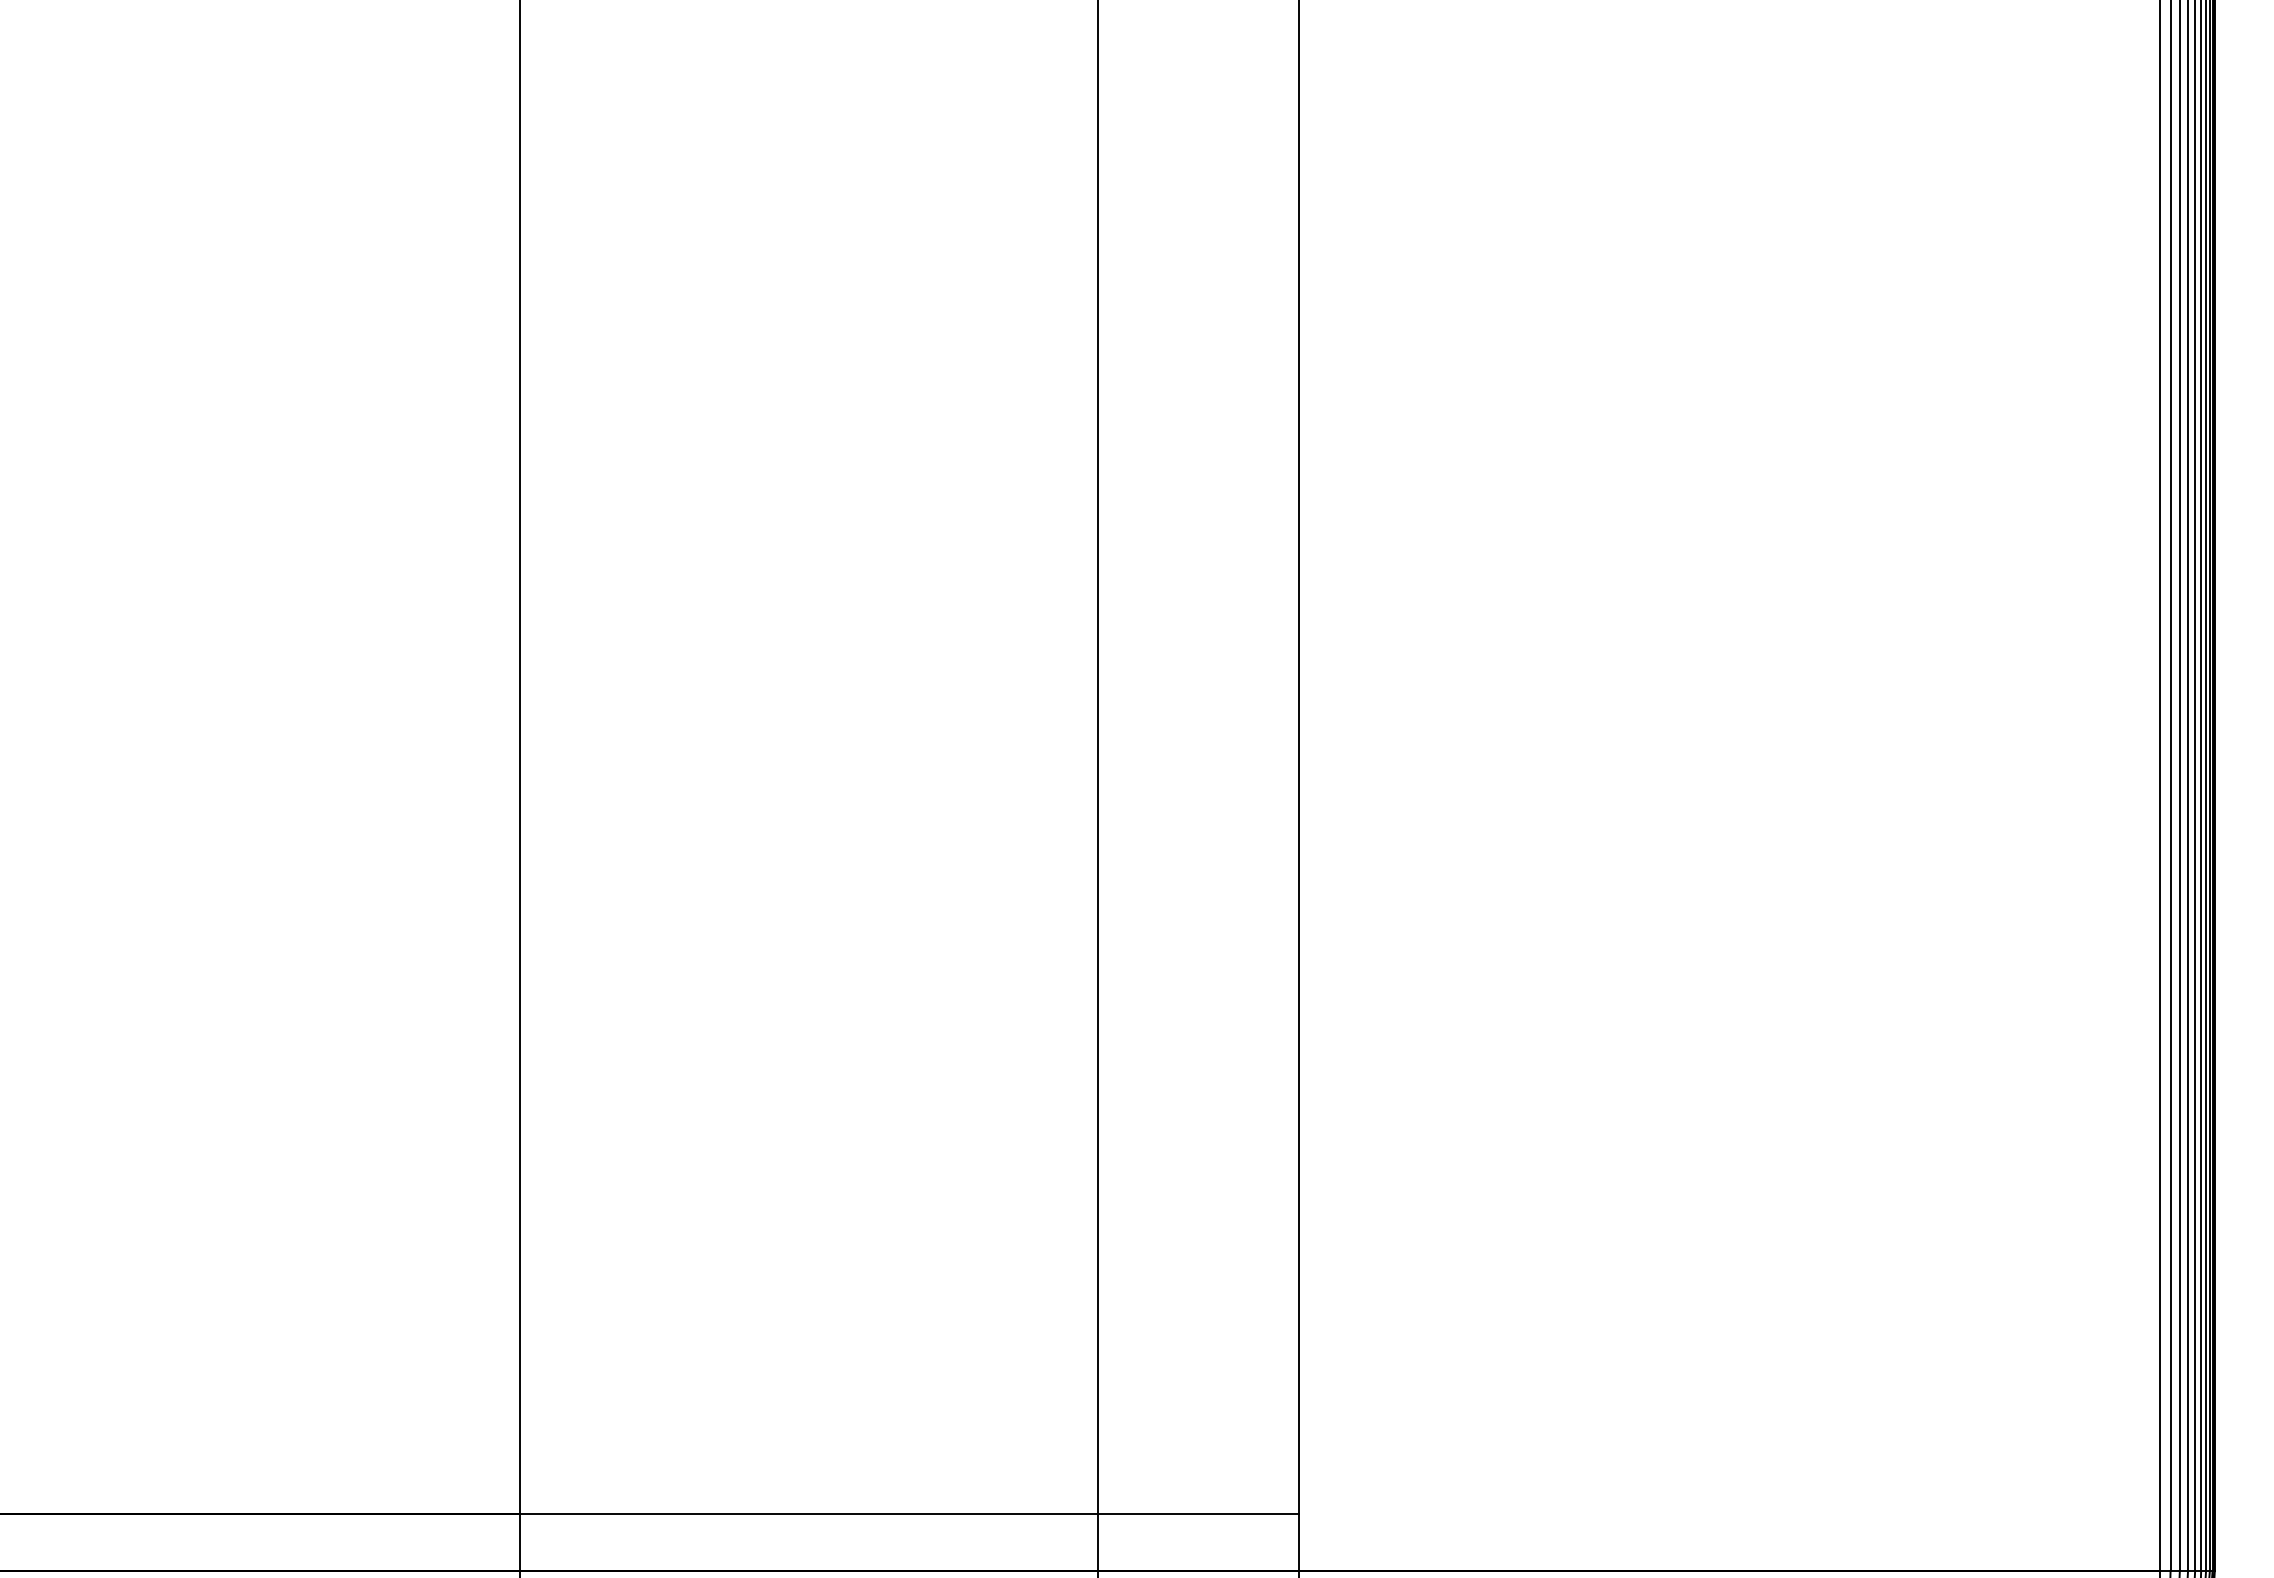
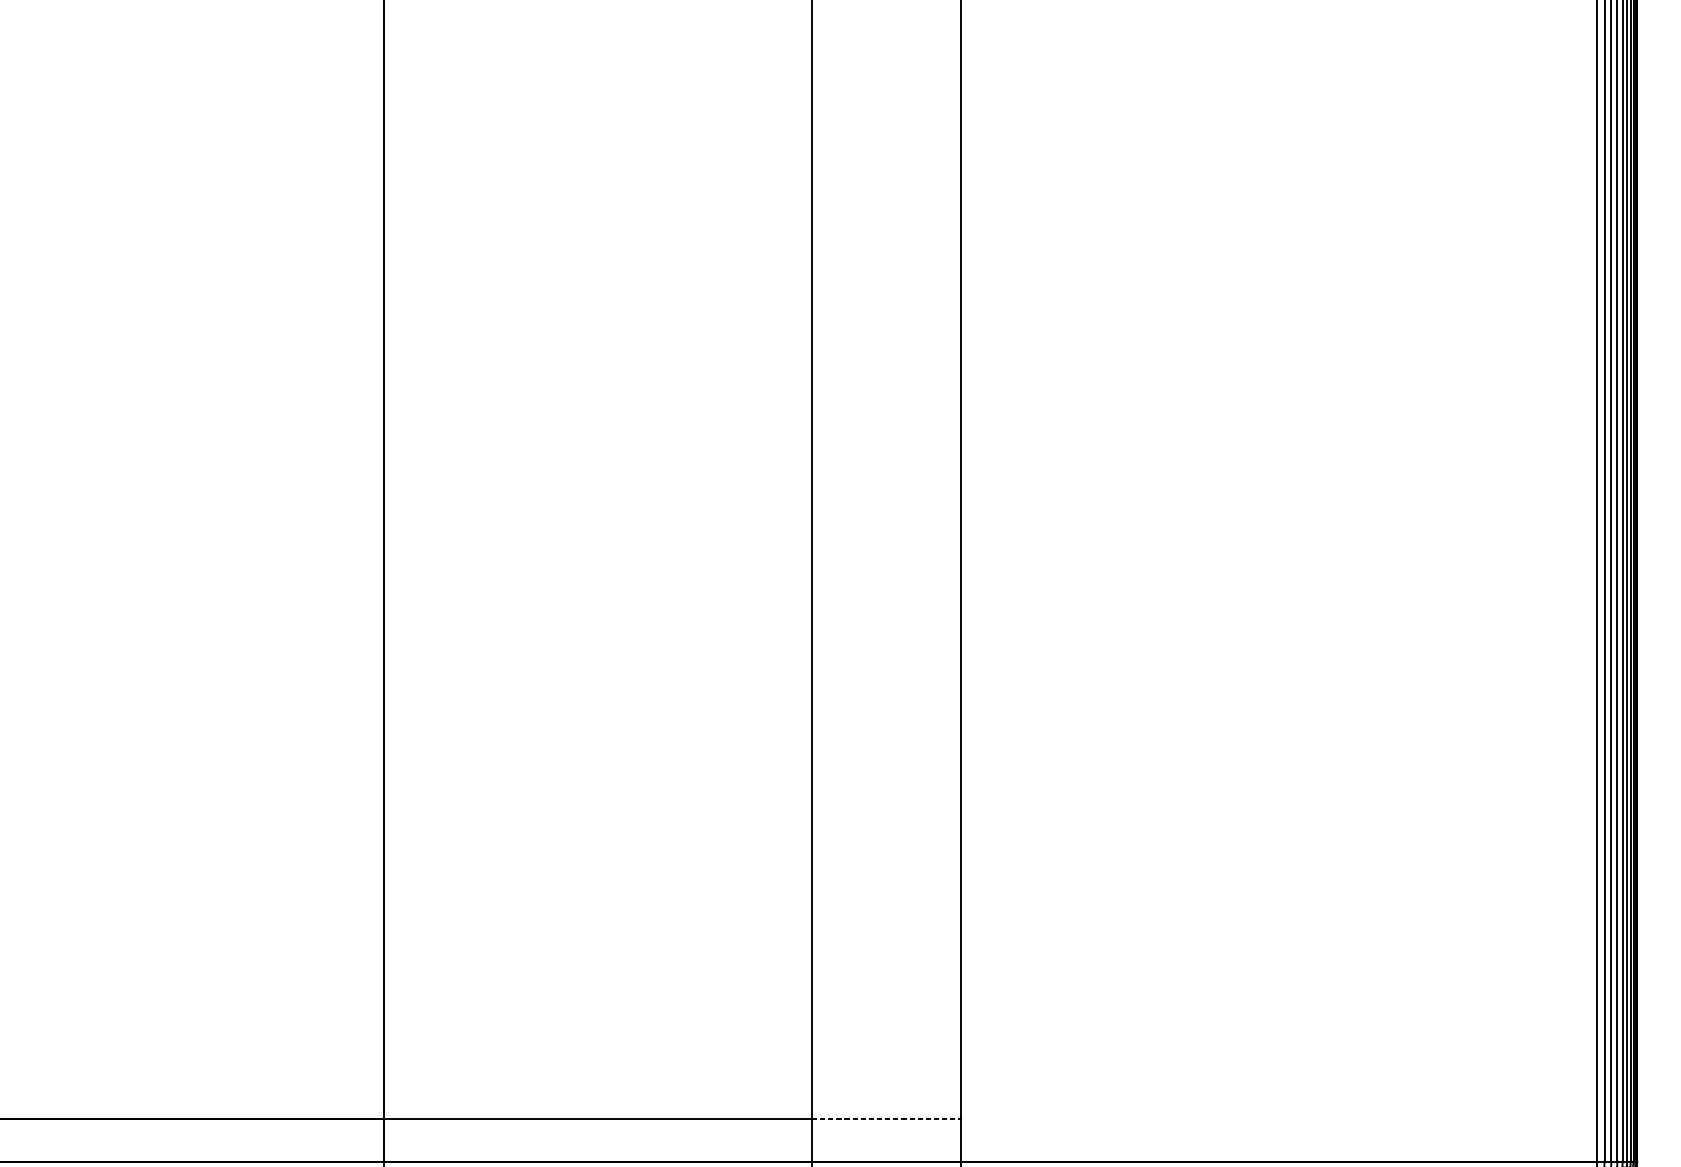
line: (1199, 1513) -> (886, 1119), solid -> dashed

